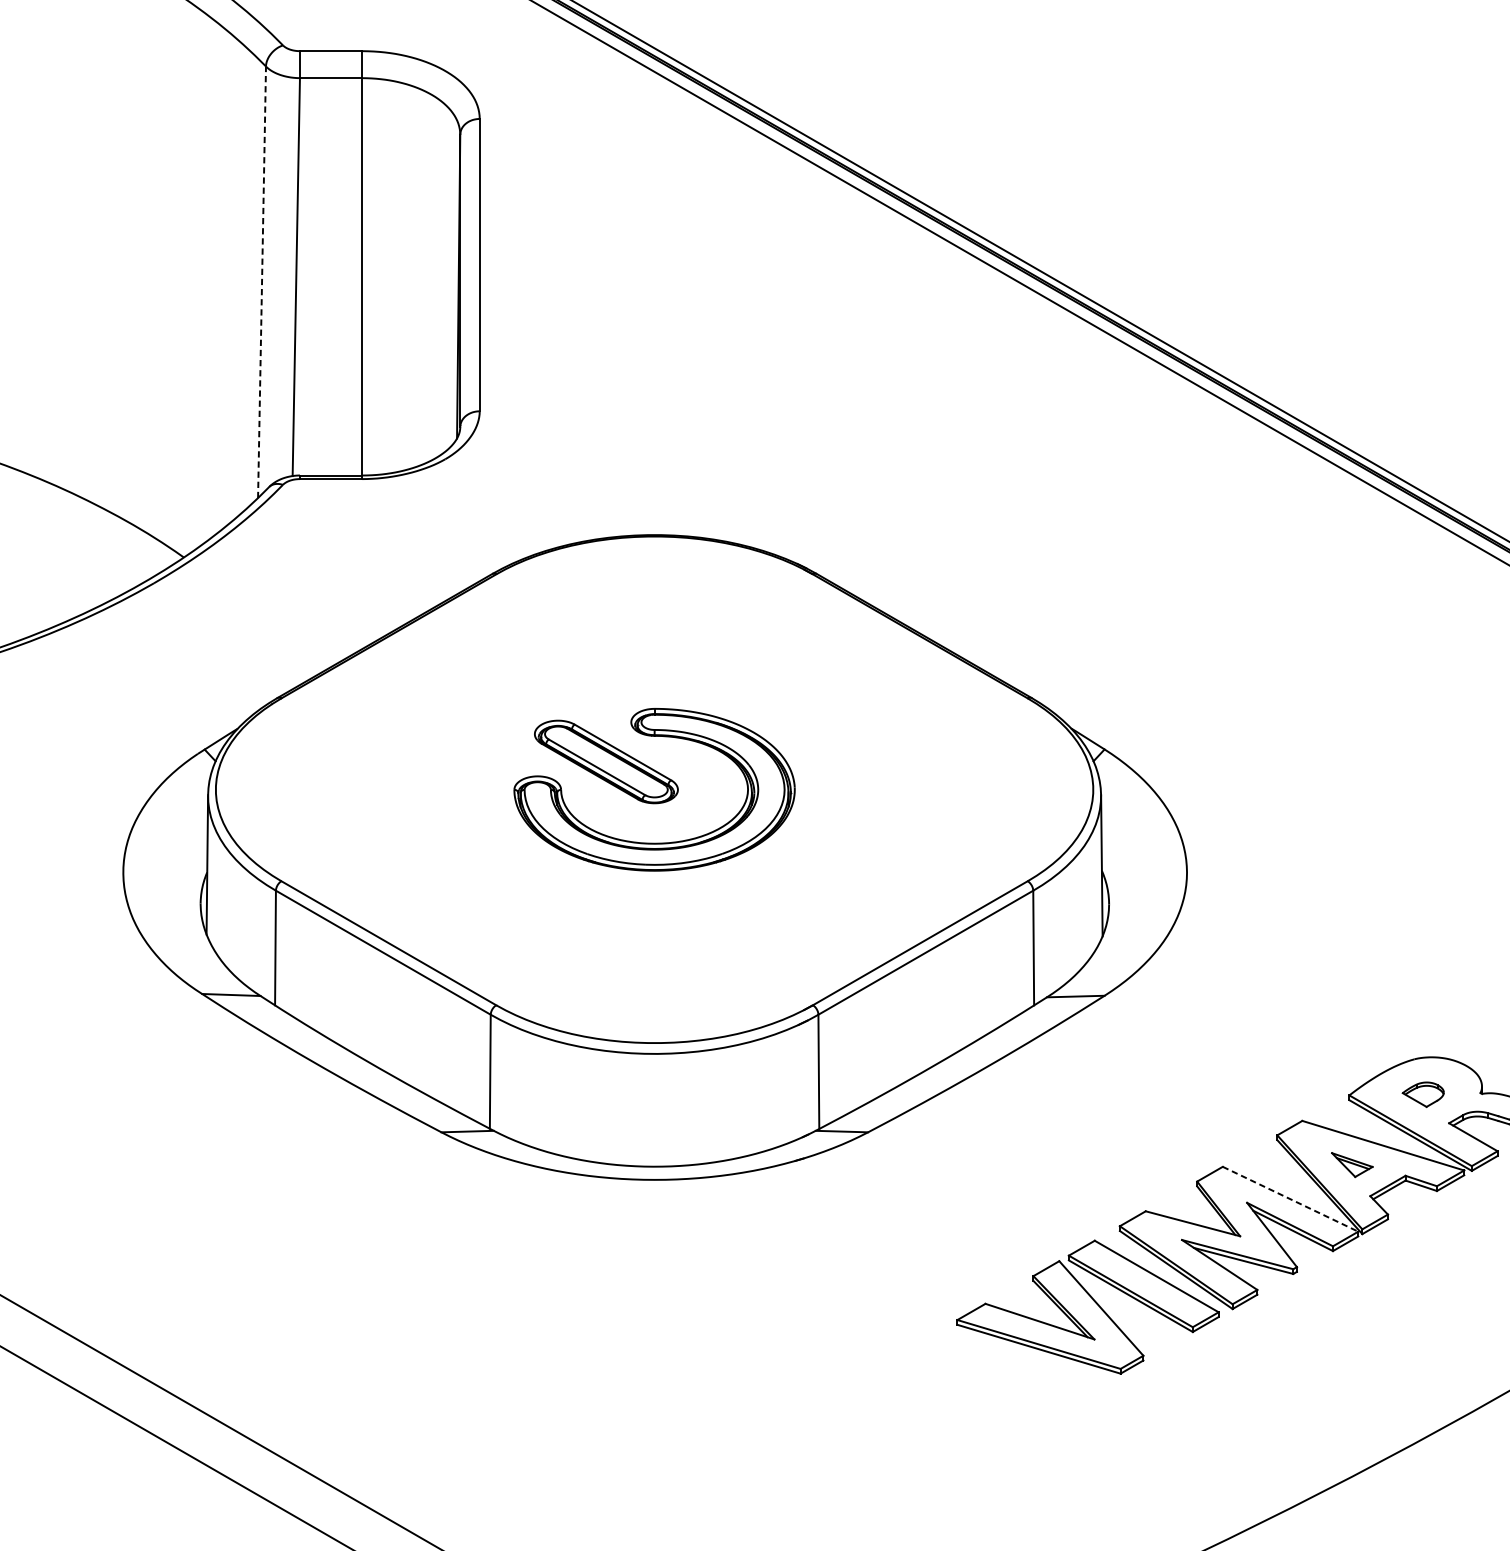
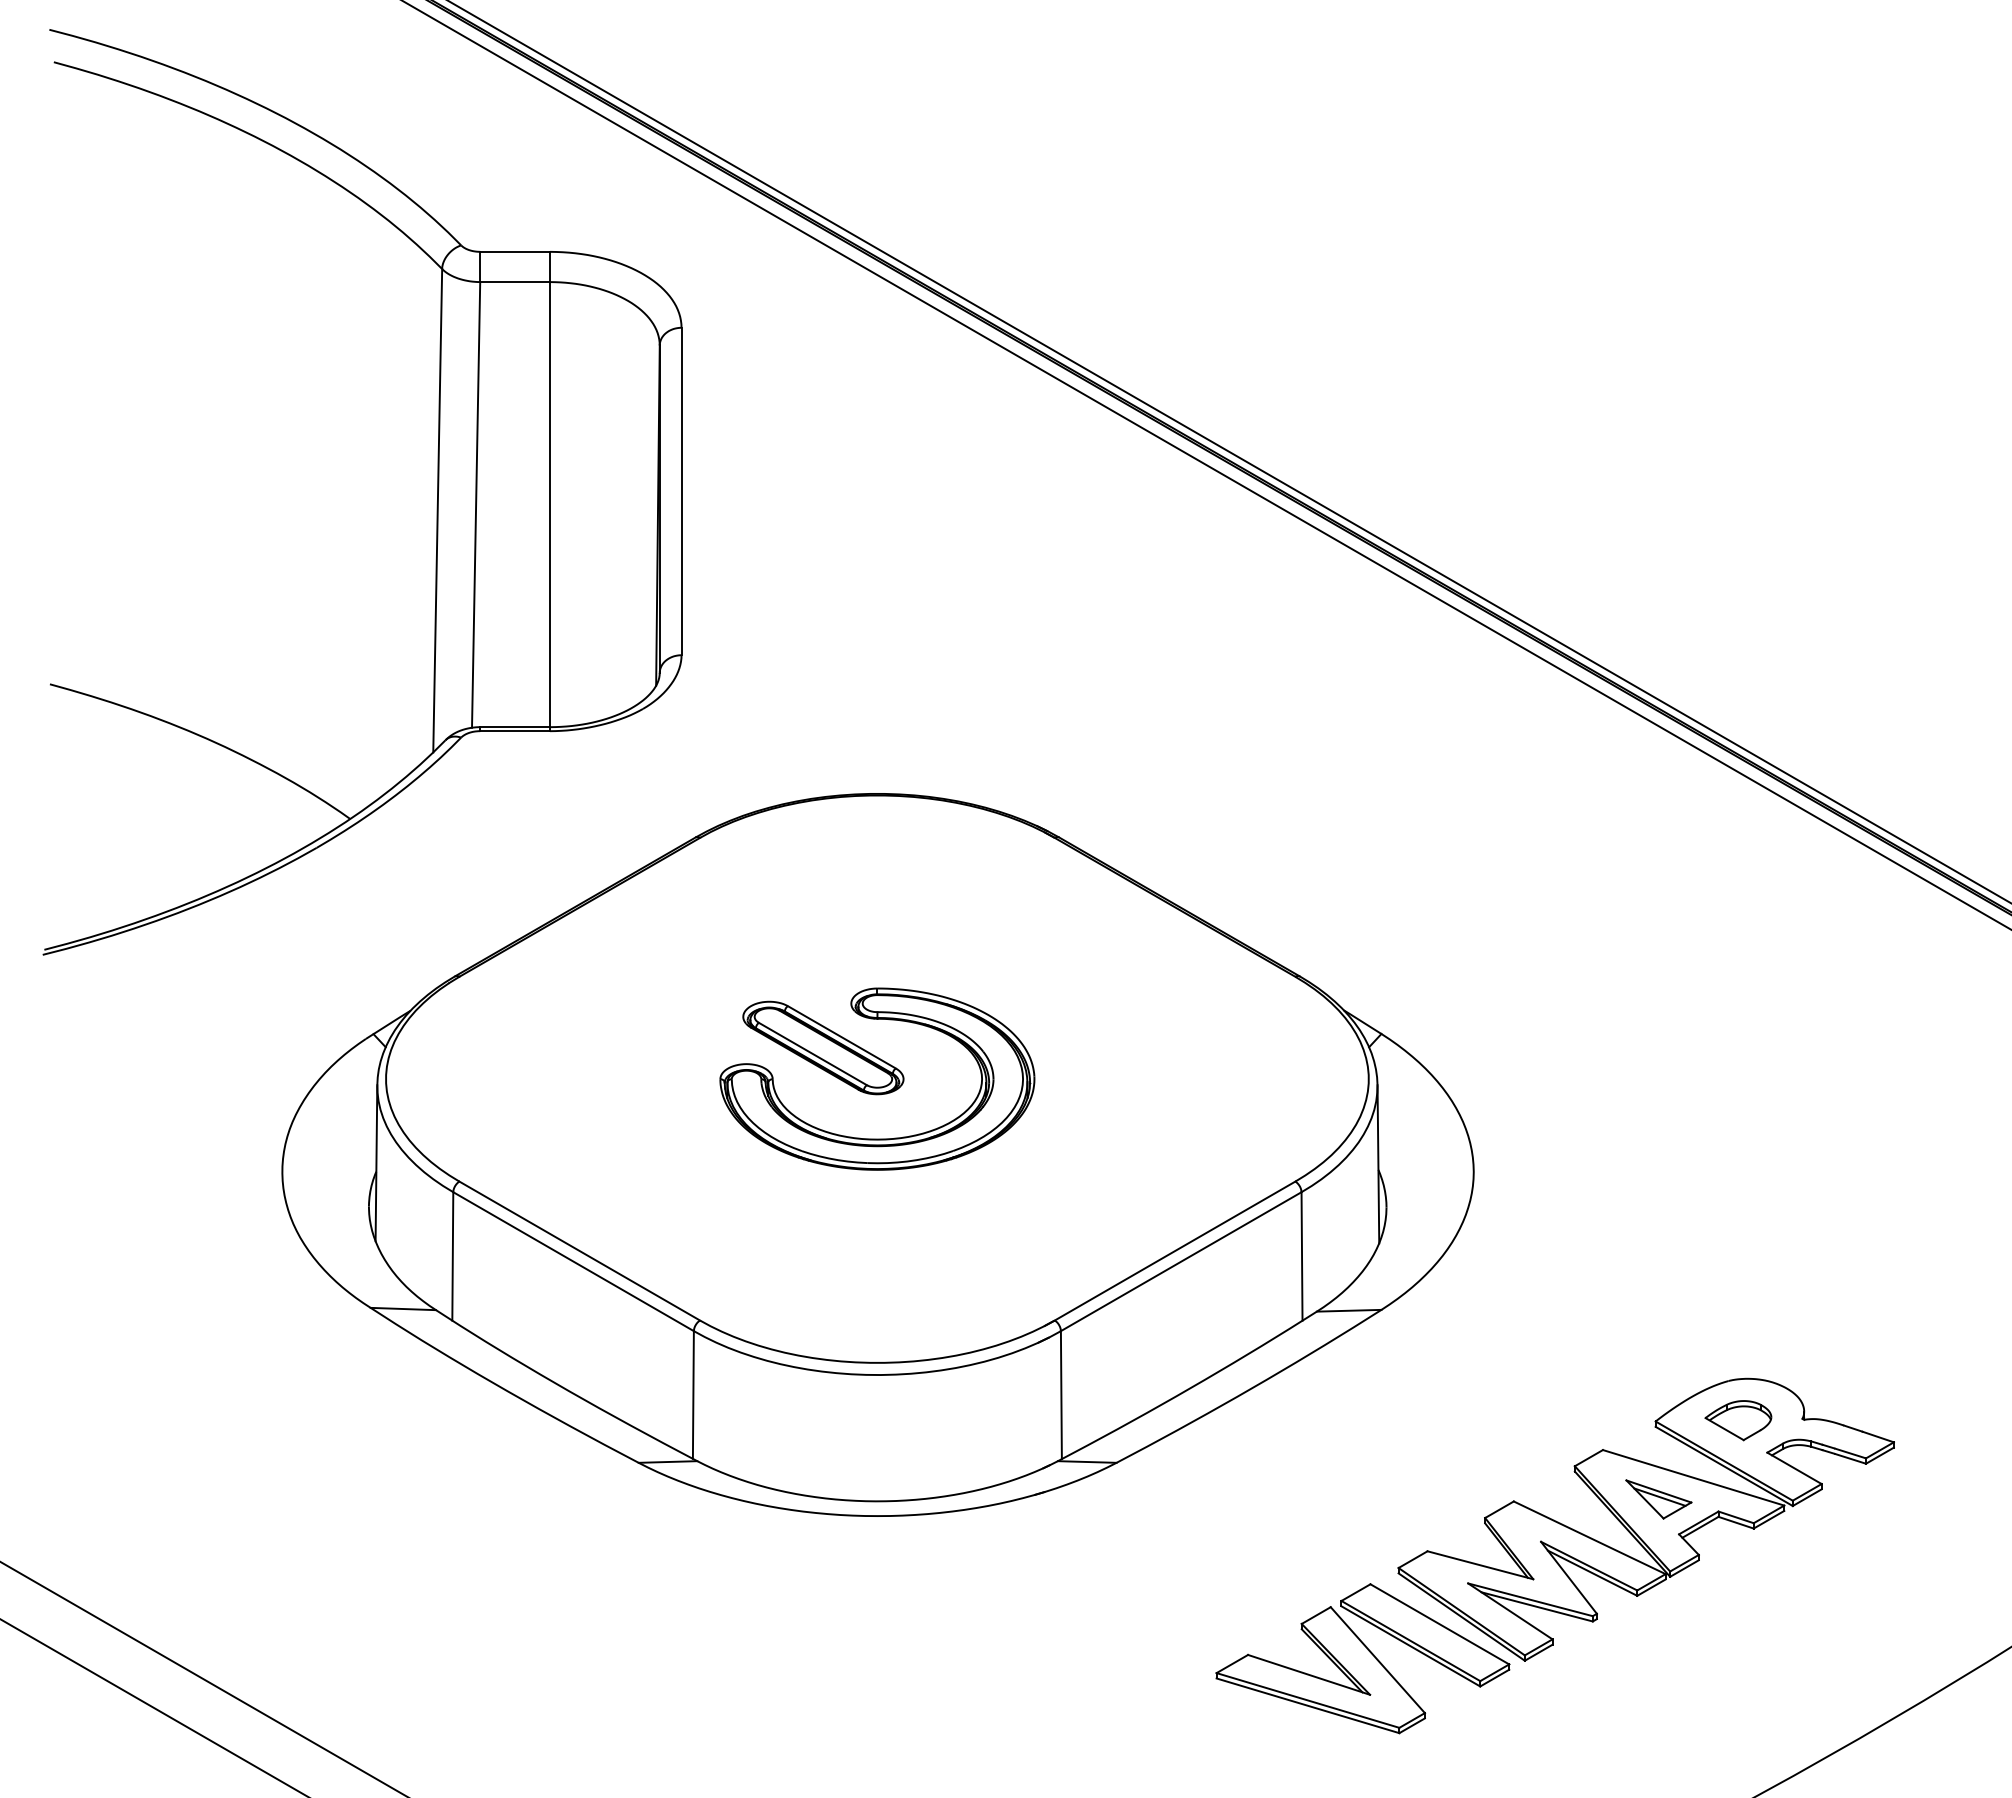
line: (261, 282) -> (437, 510), dashed -> solid
part: (1423, 1094) -> (1738, 1420), size x1.43
part: (1351, 1165) -> (1658, 1499), size x1.43
line: (1291, 1199) -> (1590, 1538), dashed -> solid

